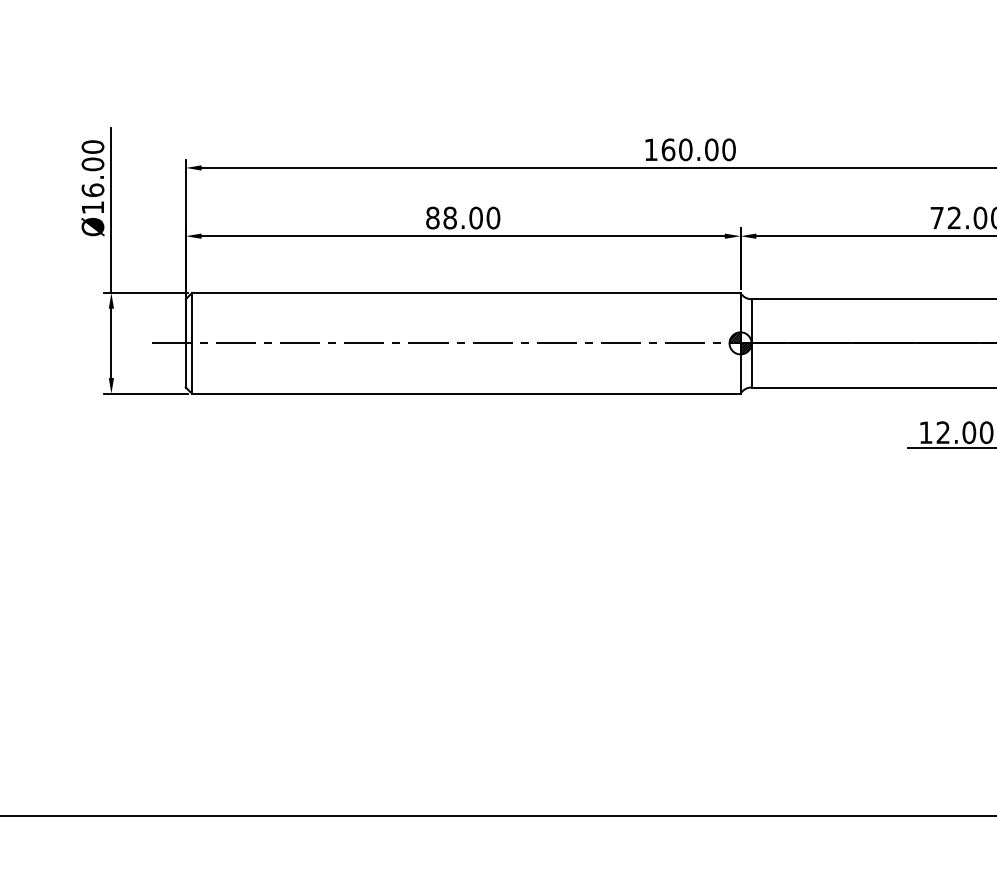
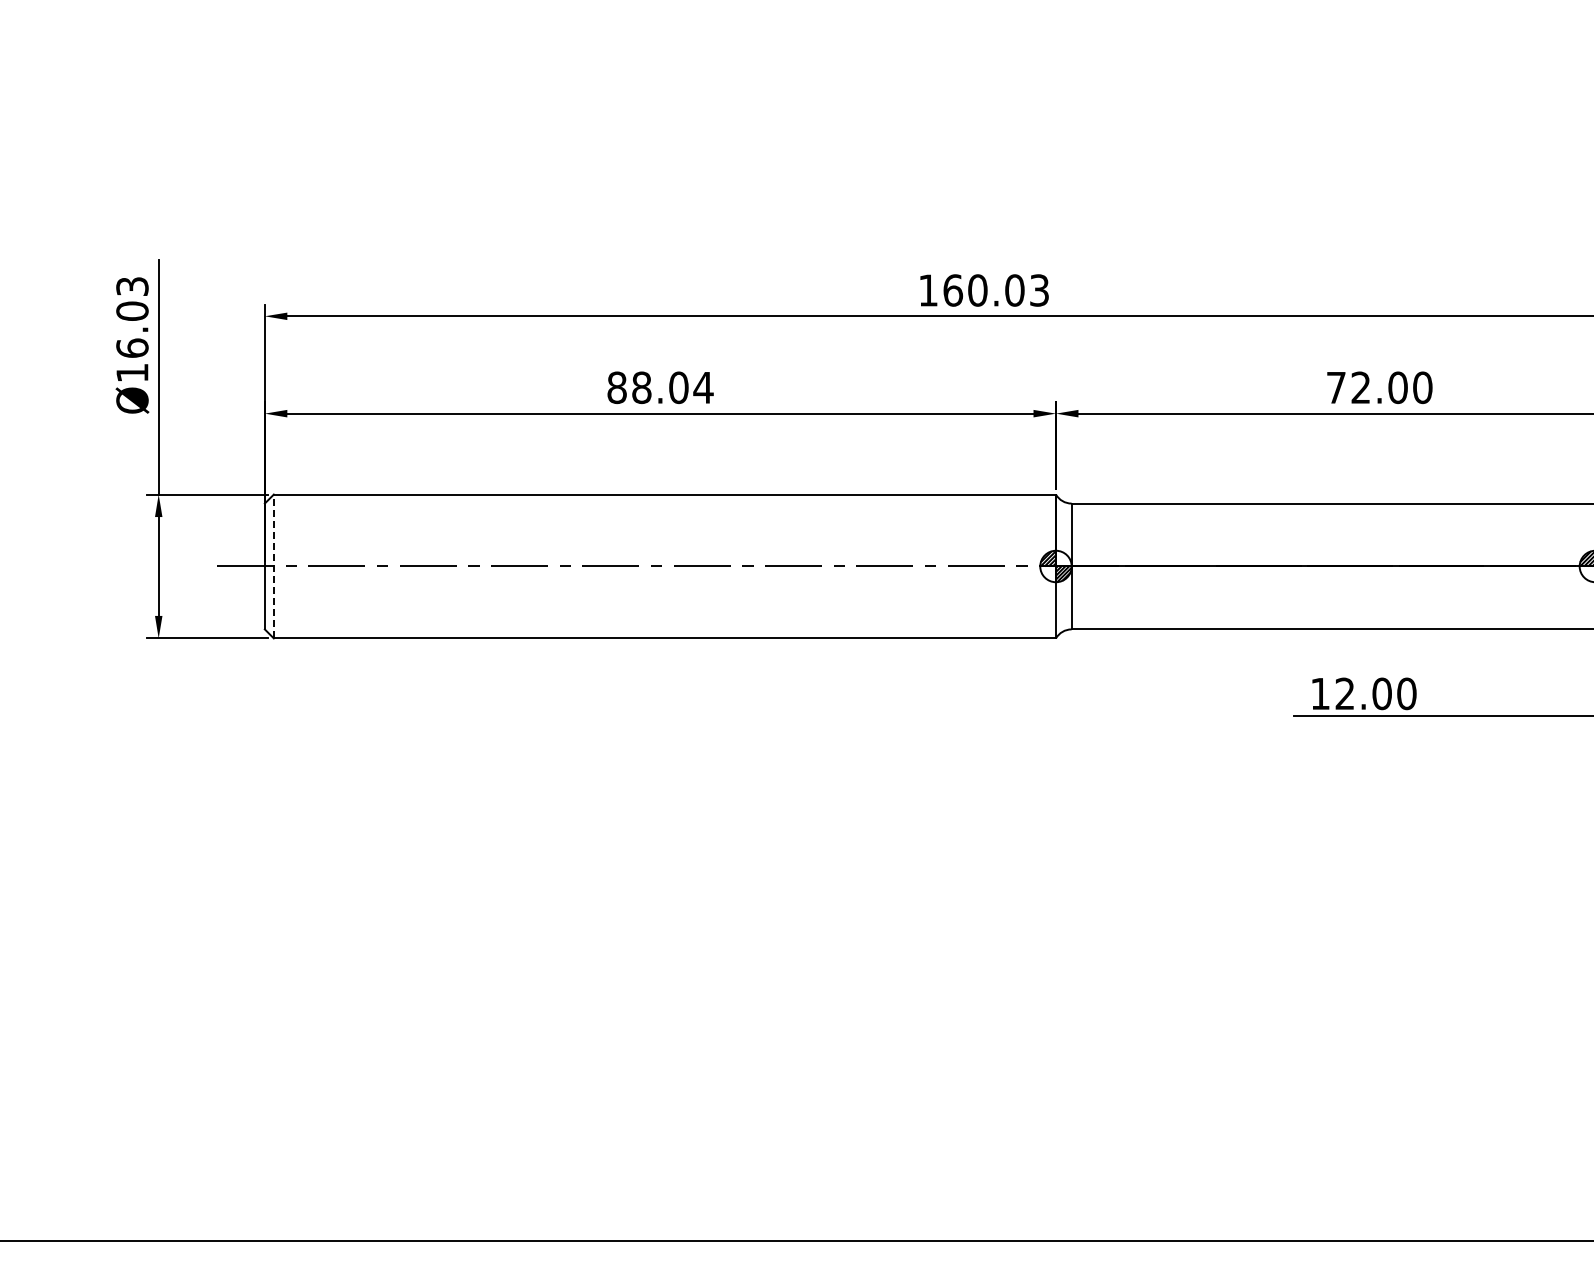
text: (93, 147) -> (132, 286), Ø16.00 -> Ø16.03
text: (729, 149) -> (1039, 290), 160.00 -> 160.03
text: (493, 217) -> (703, 387), 88.00 -> 88.04
line: (191, 343) -> (273, 566), solid -> dashed

